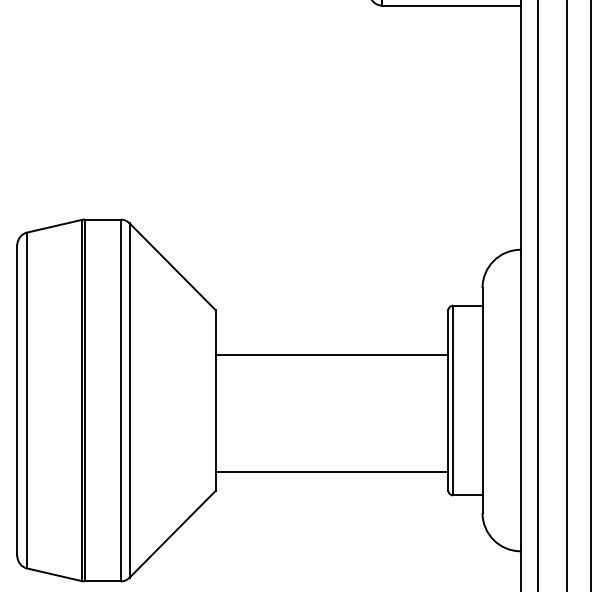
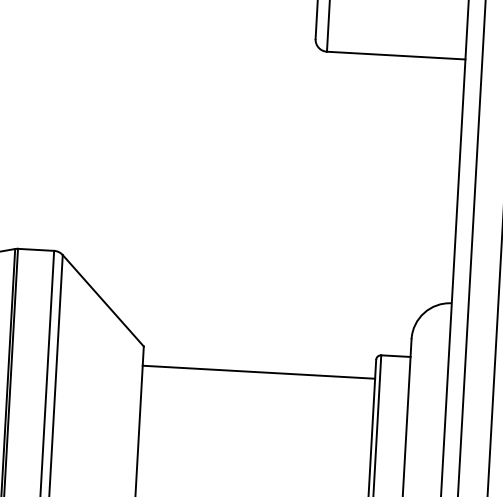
line: (331, 355) -> (258, 372), moved

